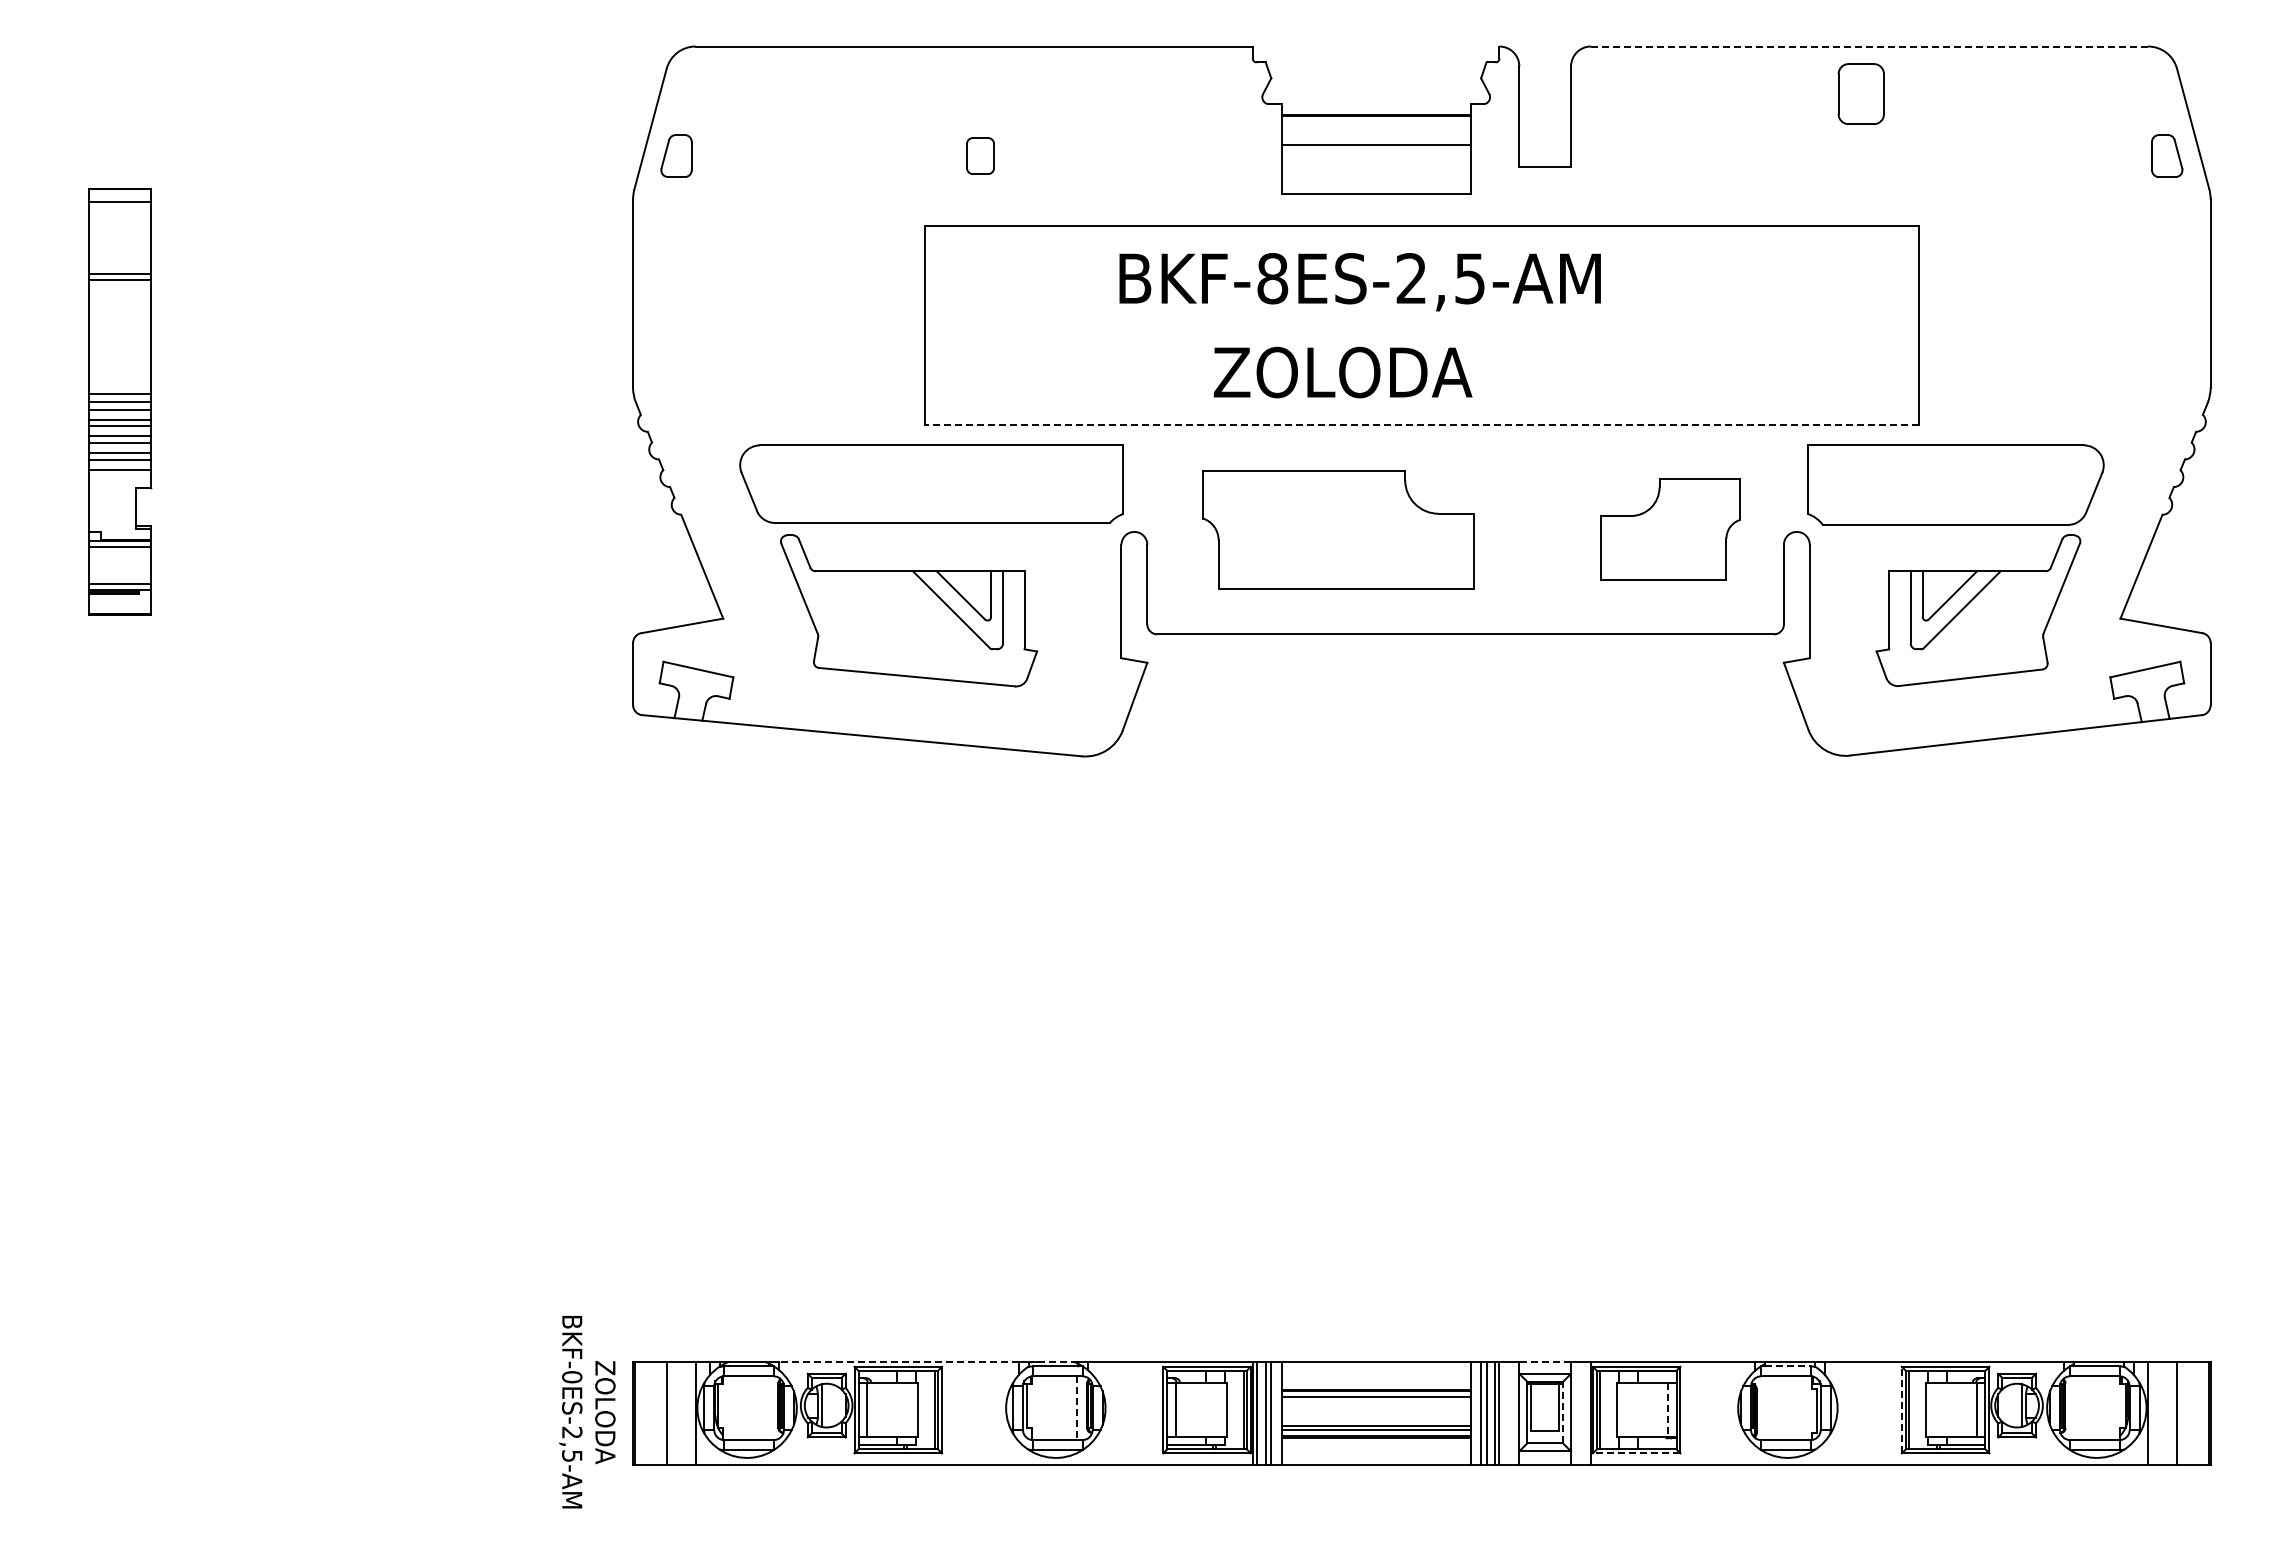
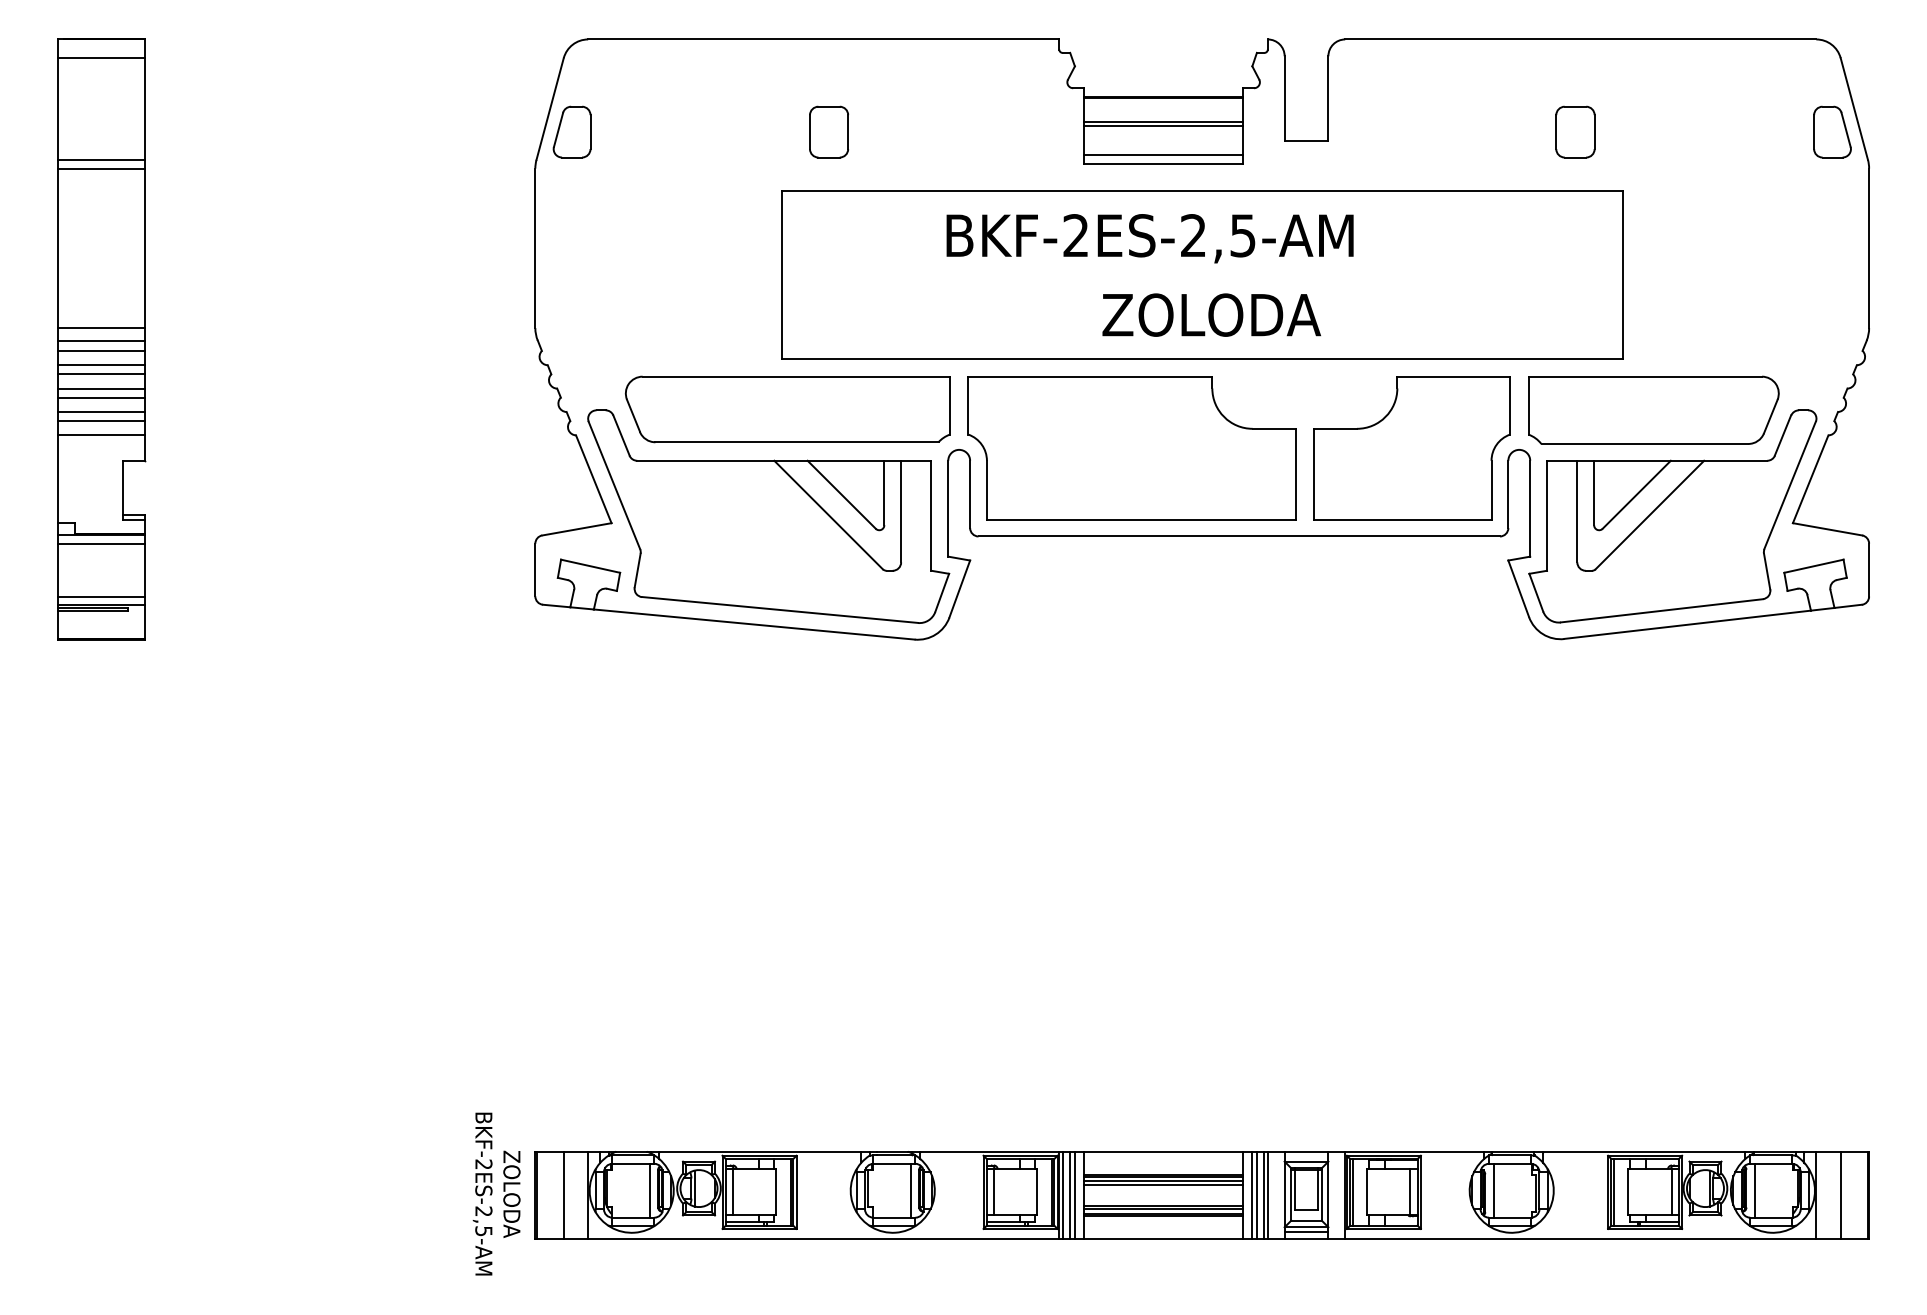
line: (1869, 46) -> (1580, 39), dashed -> solid
part: (1860, 93) -> (1574, 131), moved
line: (1375, 148) -> (1163, 125), added
part: (676, 155) -> (572, 131), size x1.43
part: (980, 155) -> (829, 131), size x1.67
part: (2166, 155) -> (1831, 131), size x1.43
line: (1375, 183) -> (1163, 155), added
text: (1272, 278) -> (1075, 235), BKF-8ES-2,5-AM -> BKF-2ES-2,5-AM
text: (1343, 372) -> (1212, 315), moved
part: (120, 401) -> (101, 339), size x1.67
line: (1421, 424) -> (1201, 359), dashed -> solid
part: (1338, 529) -> (1131, 447), size x1.43
part: (1669, 529) -> (1411, 447), size x1.67
part: (908, 610) -> (768, 516), size x1.67
part: (1978, 610) -> (1672, 516), size x1.67
line: (898, 1361) -> (759, 1151), dashed -> solid
line: (1056, 1361) -> (893, 1151), dashed -> solid
line: (1545, 1361) -> (1306, 1151), dashed -> solid
line: (1787, 1366) -> (1511, 1155), dashed -> solid
text: (572, 1377) -> (484, 1164), BKF-0ES-2,5-AM -> BKF-2ES-2,5-AM
line: (1375, 1401) -> (1163, 1185), added
line: (768, 1408) -> (649, 1191), added
line: (1076, 1408) -> (910, 1191), dashed -> solid
line: (1766, 1408) -> (1493, 1191), added
line: (2075, 1408) -> (1754, 1191), added
line: (1901, 1409) -> (1607, 1191), dashed -> solid
line: (1668, 1410) -> (1410, 1192), dashed -> solid
line: (1563, 1412) -> (1321, 1194), dashed -> solid
line: (1636, 1453) -> (1383, 1229), dashed -> solid
line: (1545, 1457) -> (1306, 1232), added

